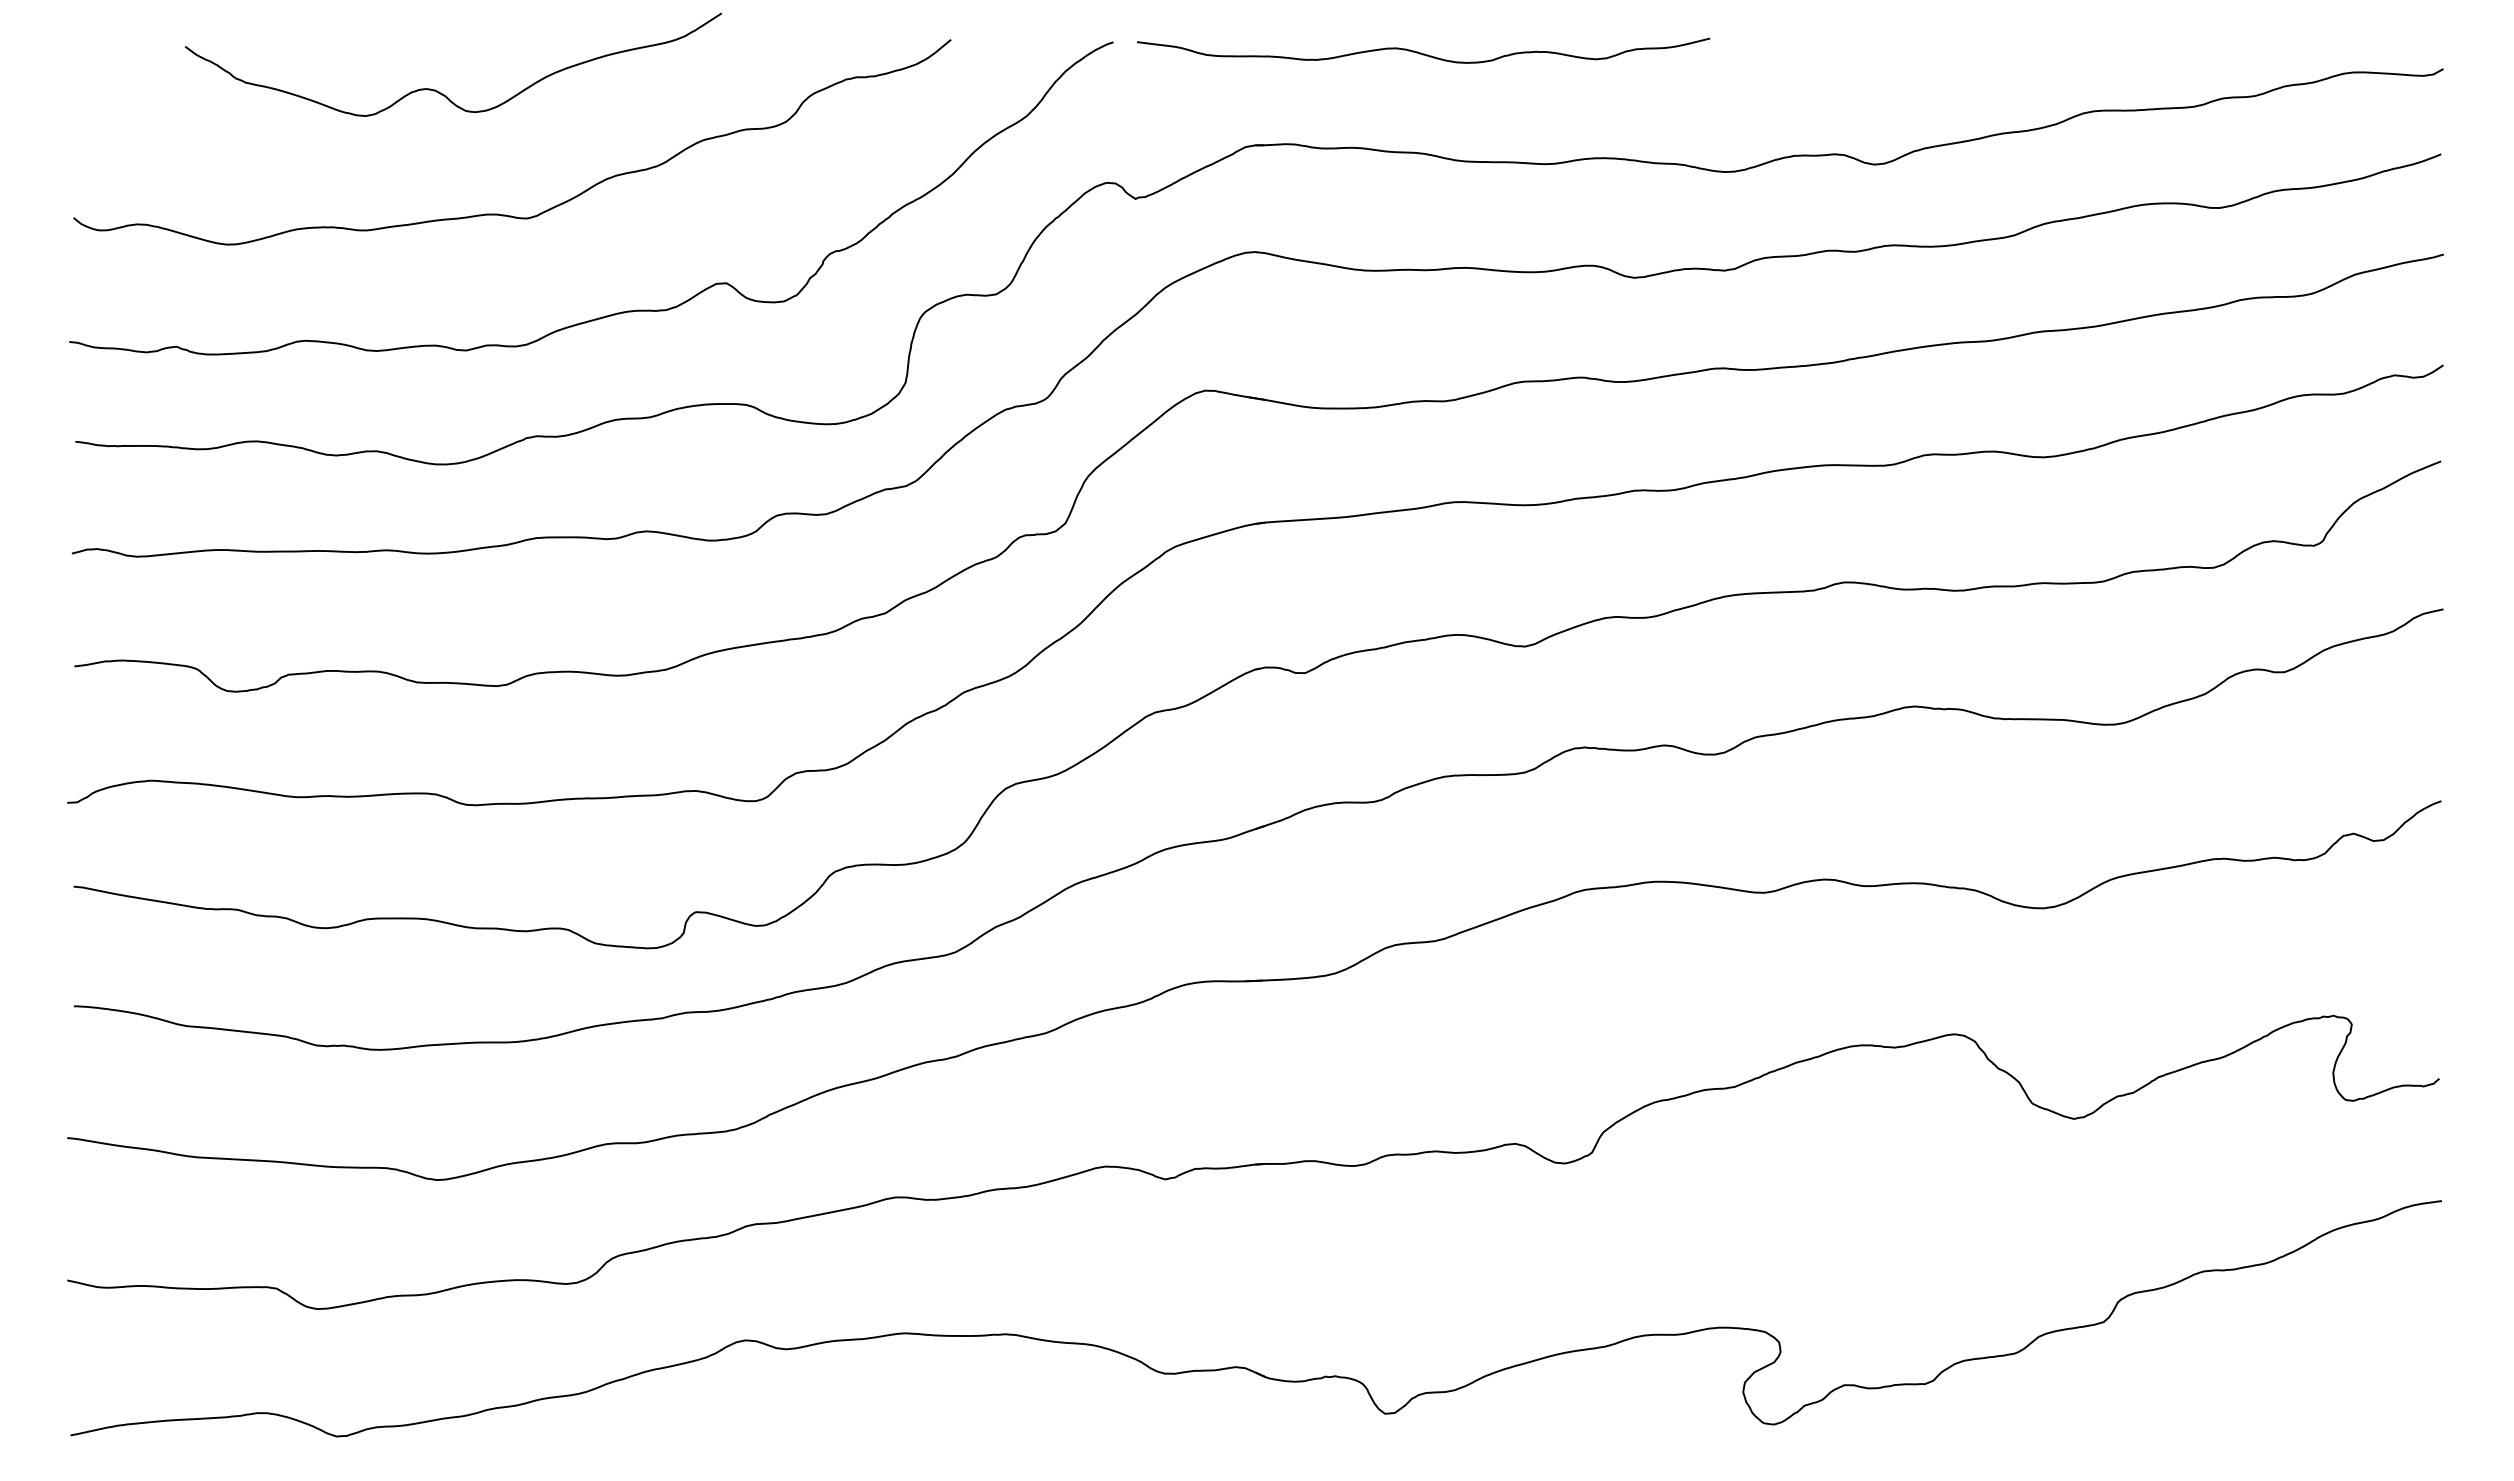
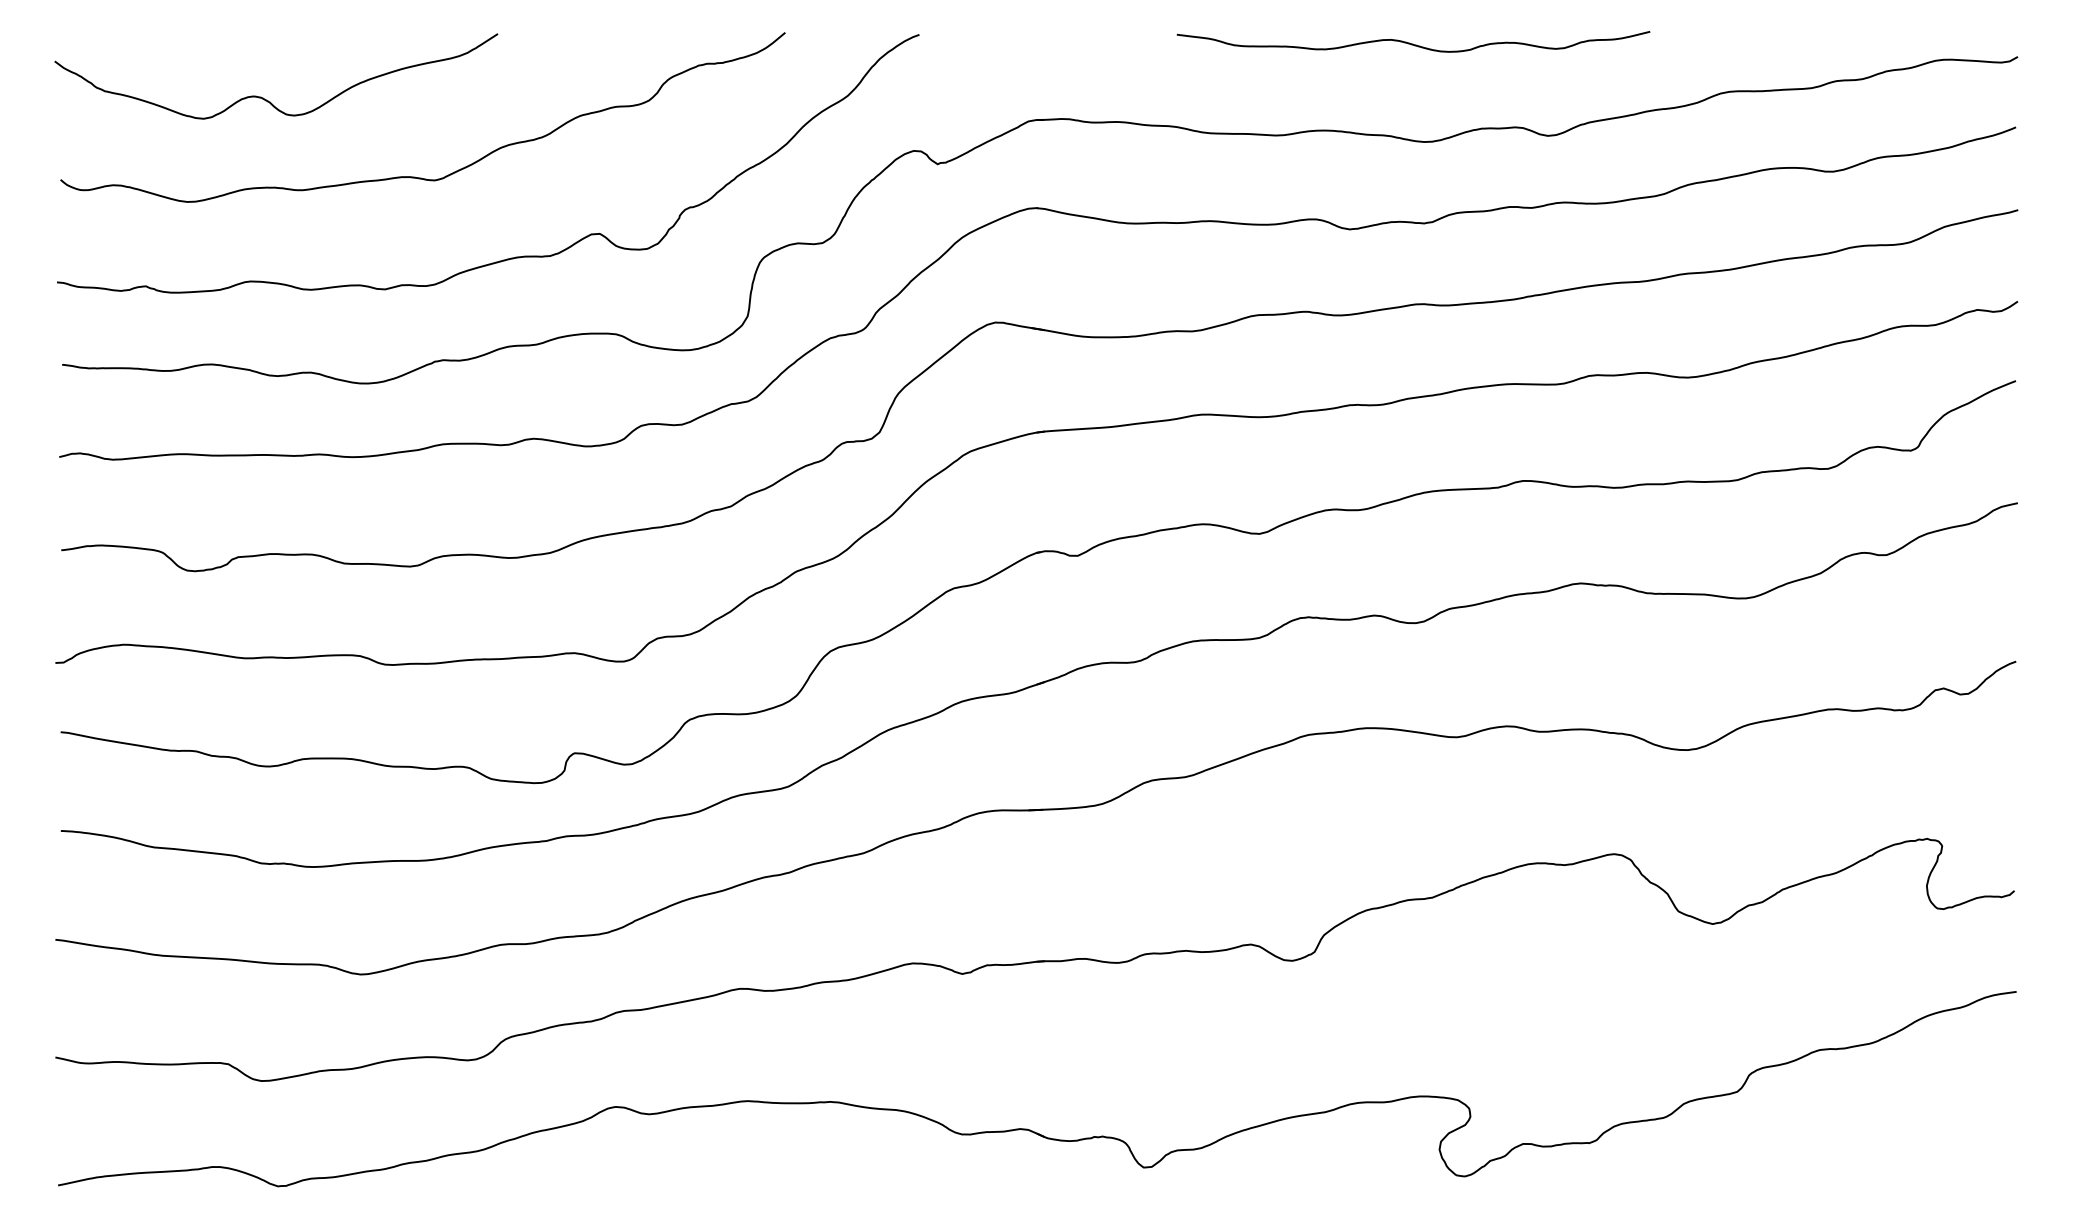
curve: (1423, 52) -> (1413, 43), moved
curve: (437, 90) -> (263, 97), moved

